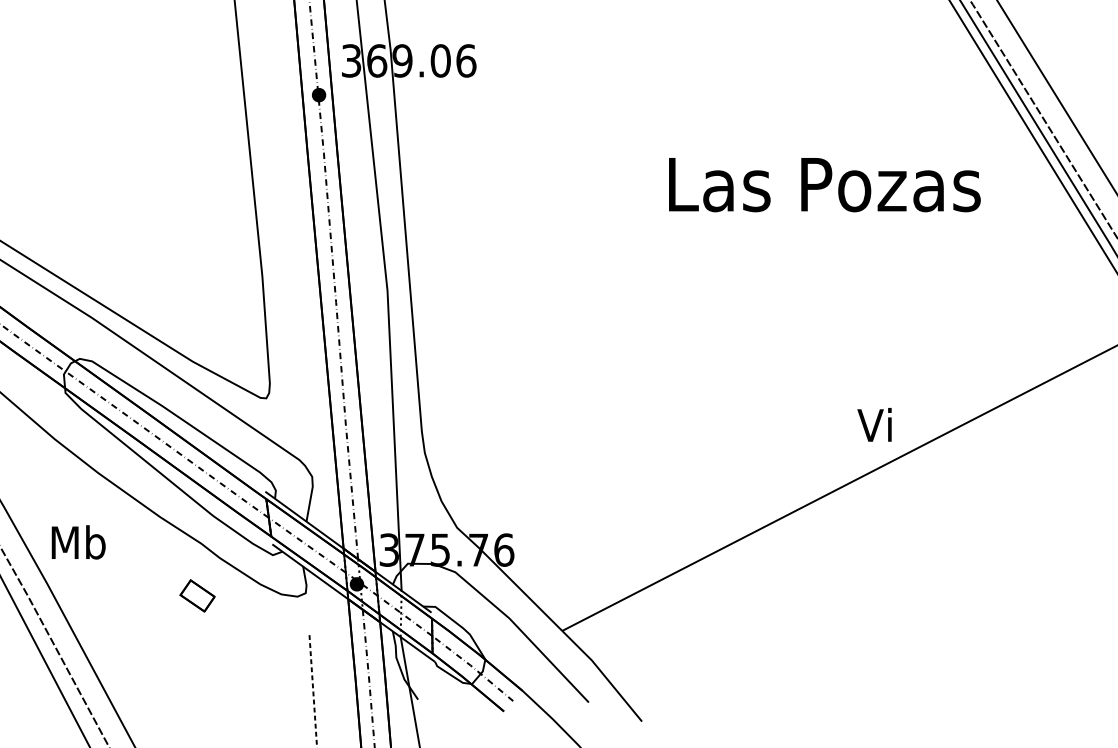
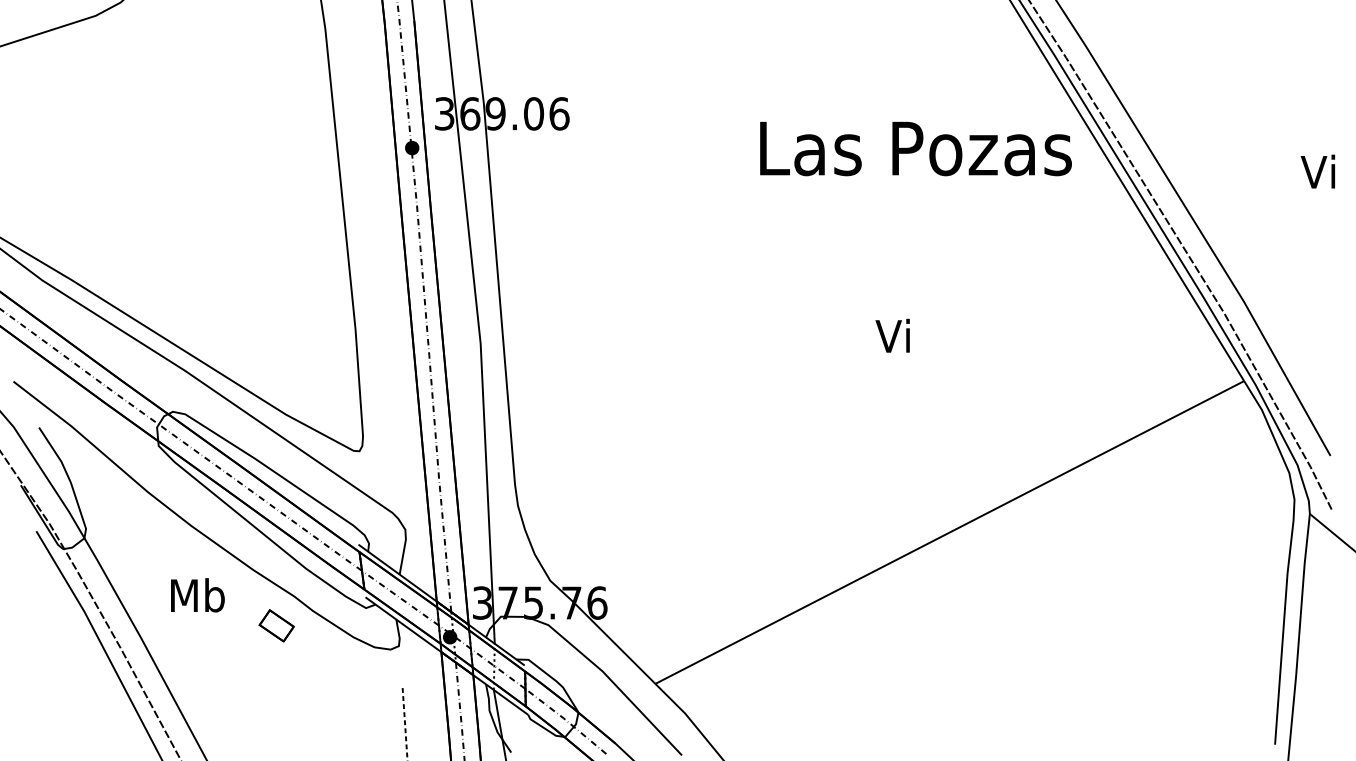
text: (824, 184) -> (915, 148), moved
text: (874, 424) -> (892, 335), moved
text: (78, 542) -> (197, 595), moved
part: (197, 595) -> (276, 625), moved

